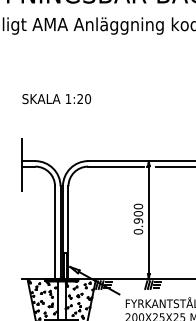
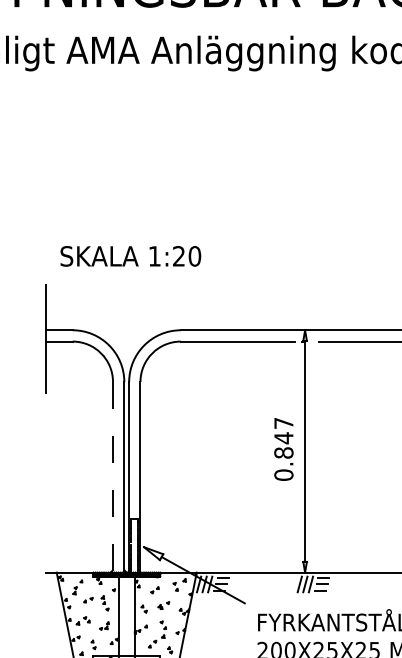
text: (56, 99) -> (130, 257), moved
text: (138, 213) -> (283, 437), 0.900 -> 0.847
line: (55, 232) -> (113, 476), solid -> dashed

